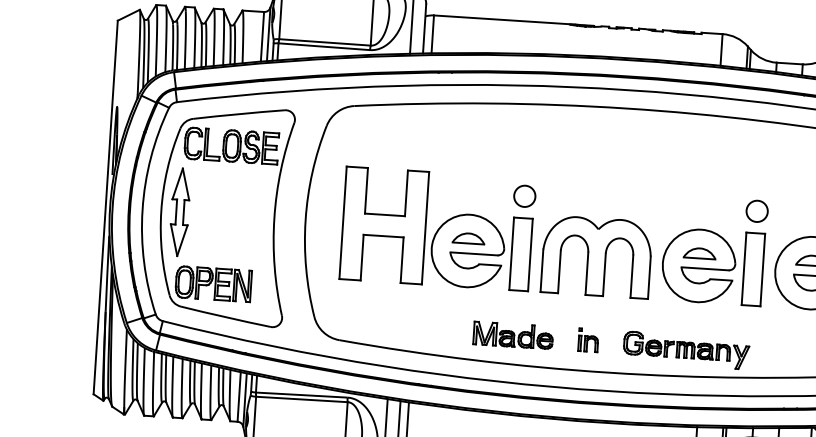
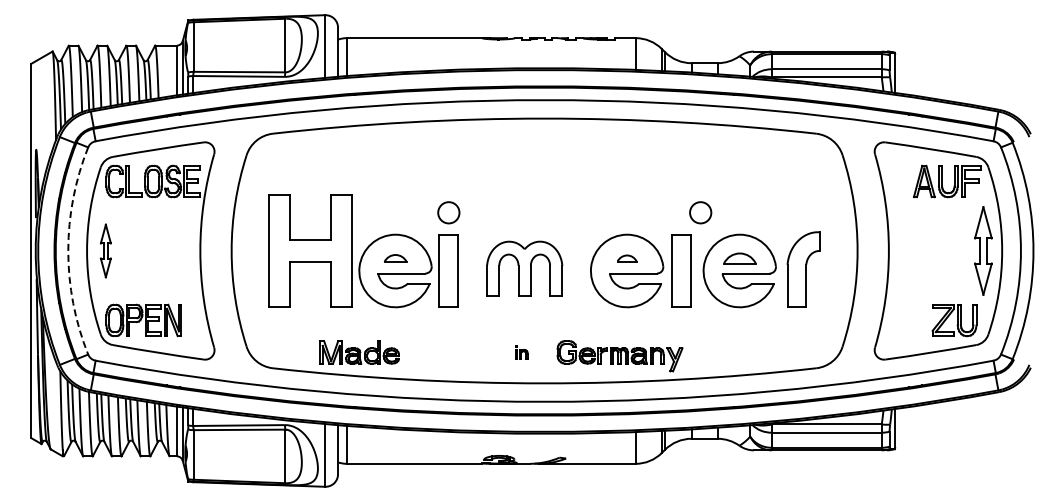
arc: (142, 209) -> (68, 250), solid -> dashed
part: (179, 211) -> (105, 250), size x0.6
circle: (756, 211) -> (700, 212), moved
part: (468, 238) -> (395, 258), size x0.7
part: (699, 253) -> (626, 258), size x0.6
part: (596, 256) -> (524, 268), size x0.7
part: (513, 335) -> (359, 352), moved
part: (588, 340) -> (521, 352), size x0.6

